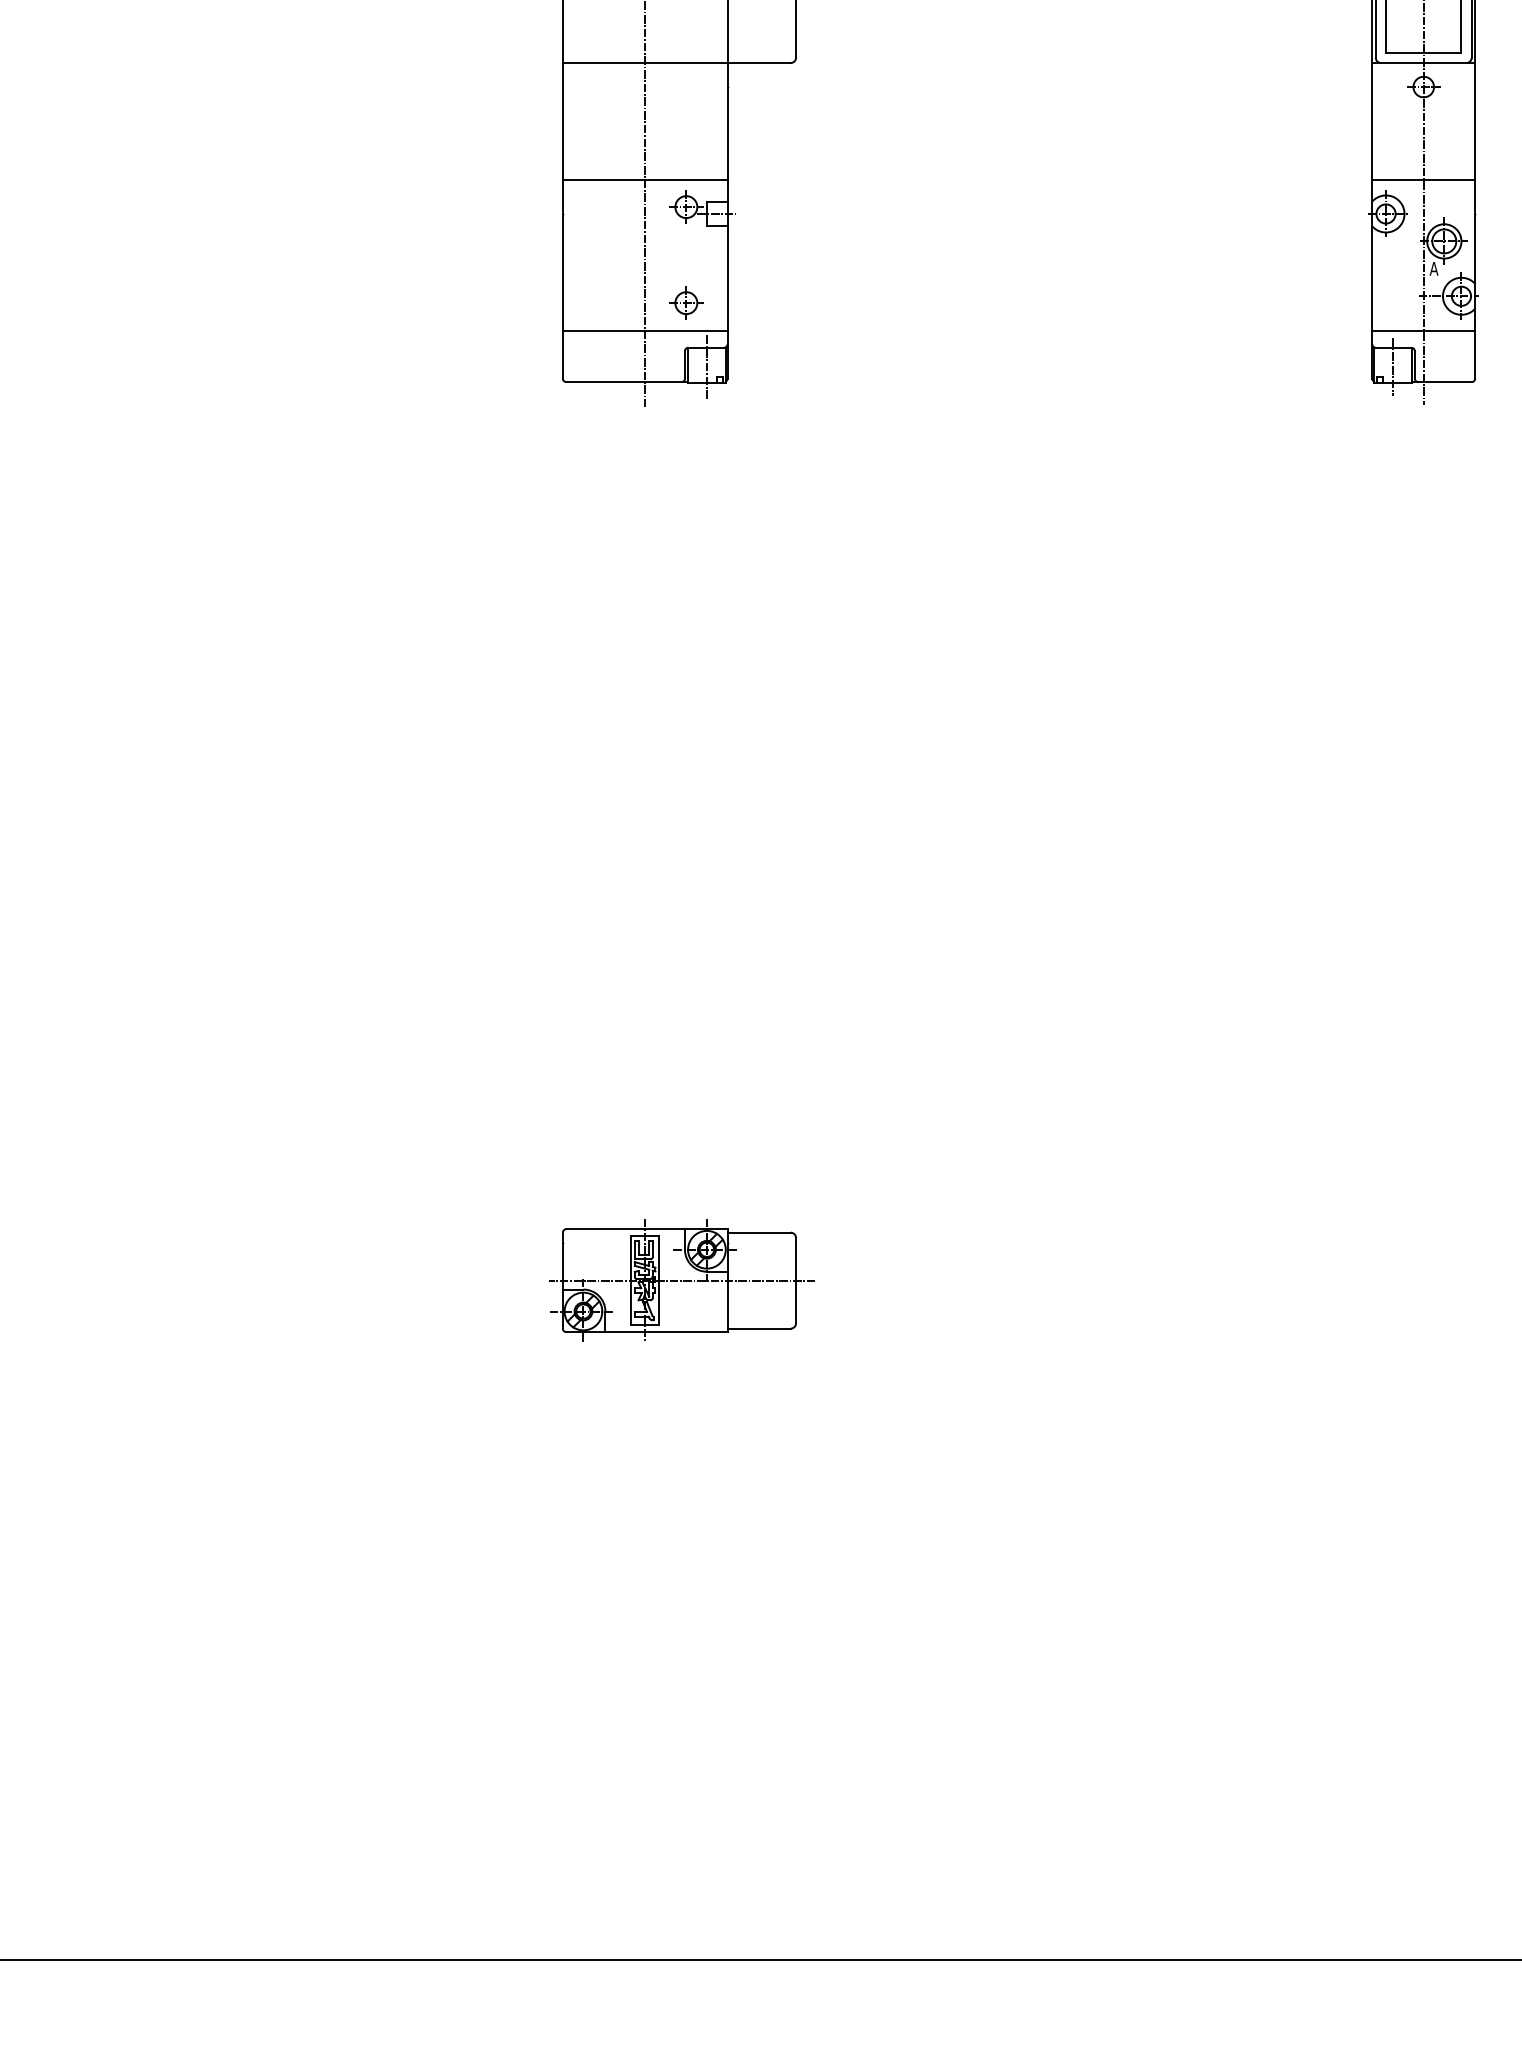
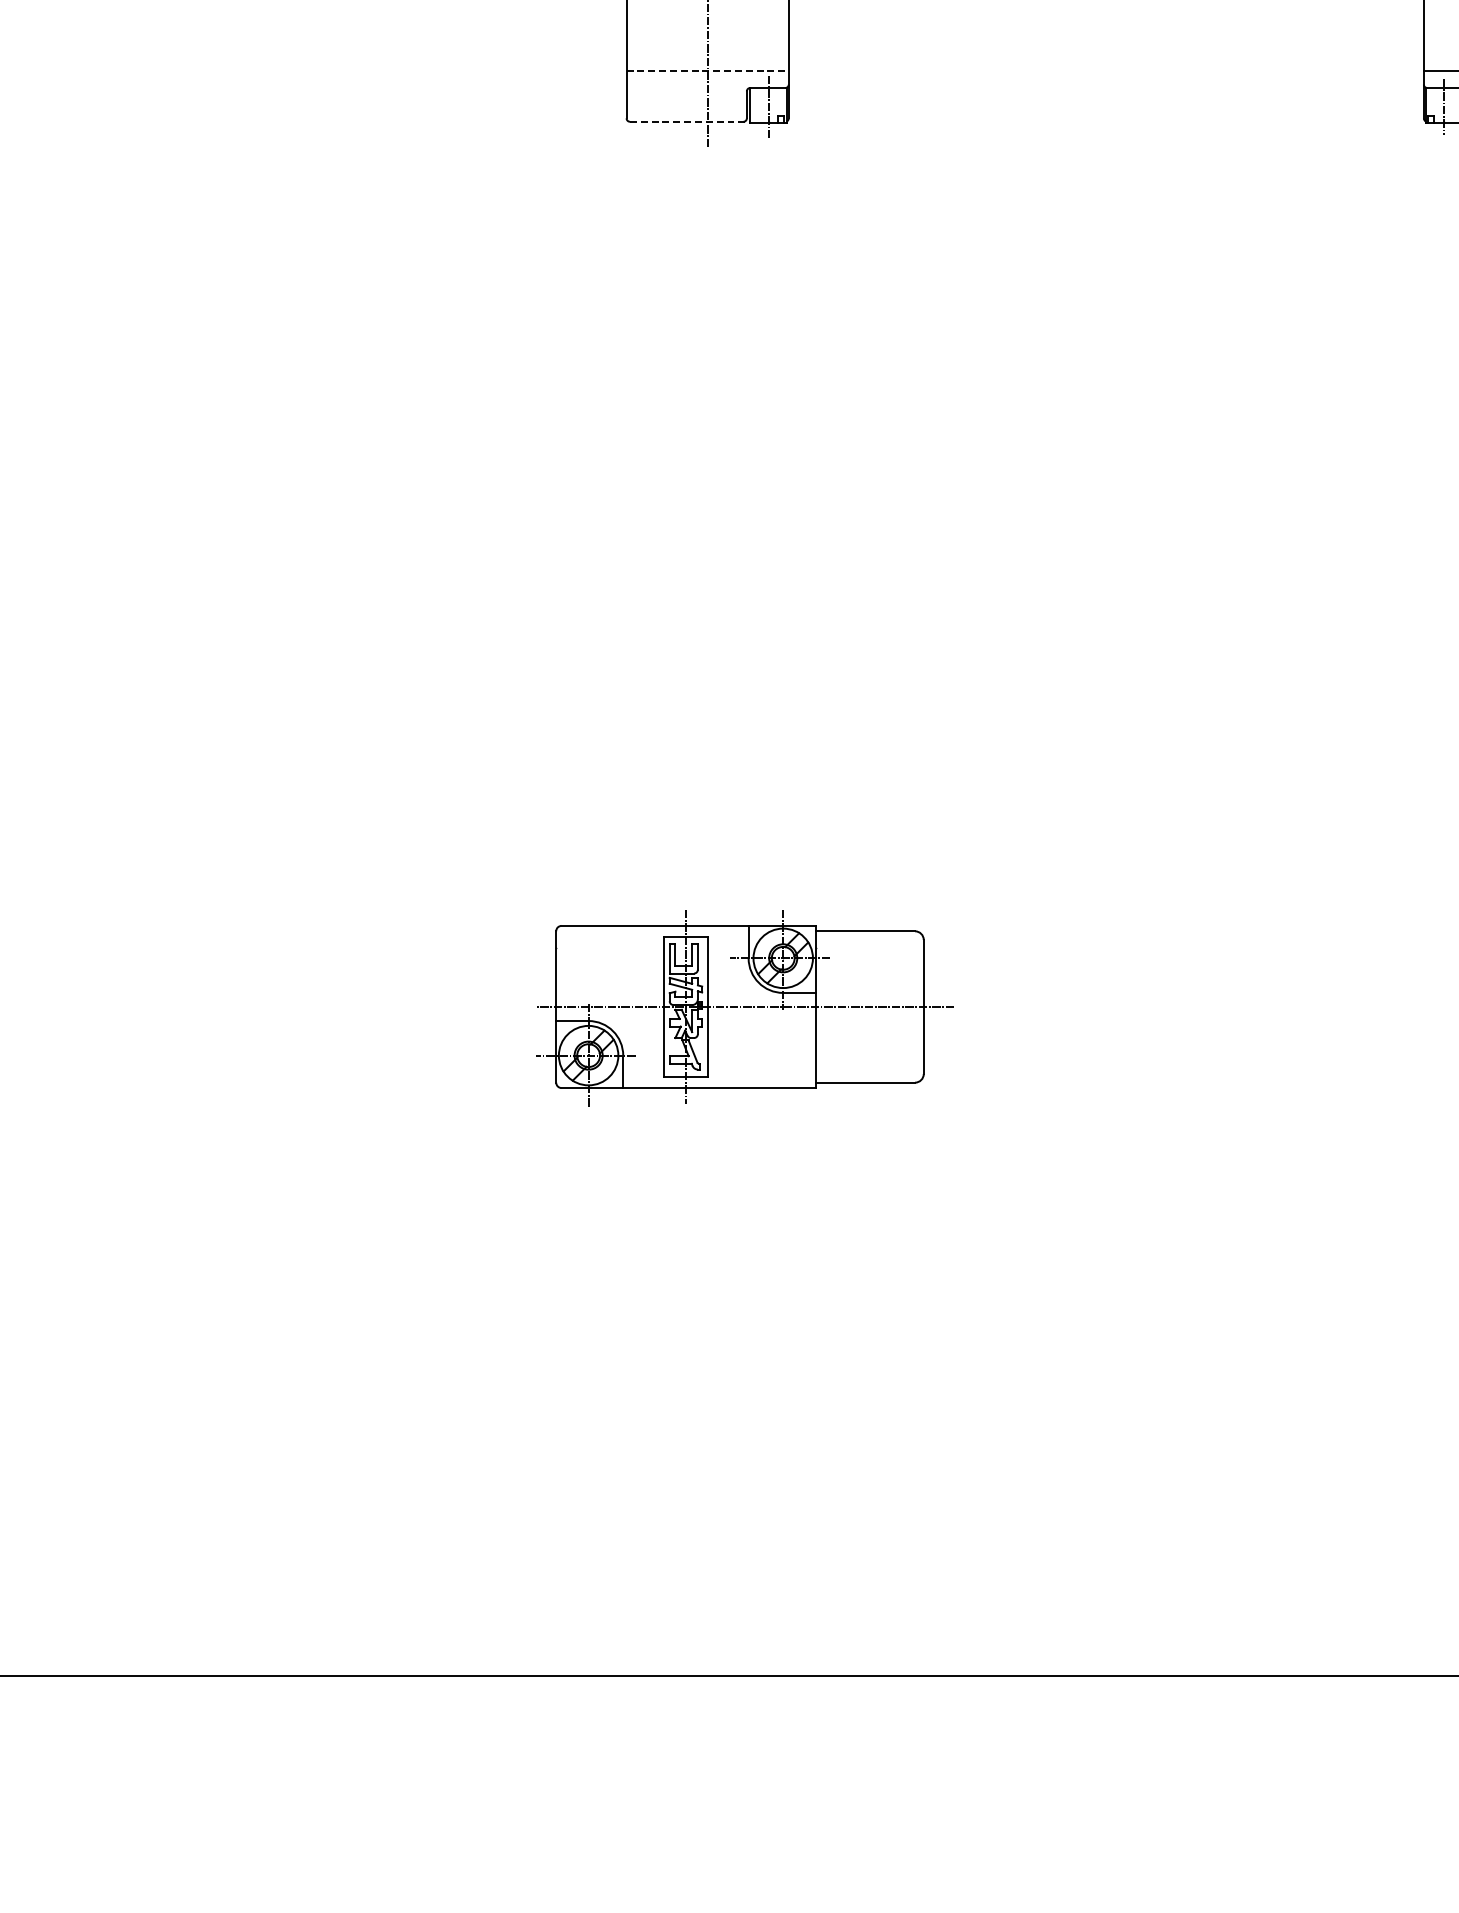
part: (686, 302) -> (748, 43), removed
line: (645, 330) -> (707, 71), solid -> dashed
line: (627, 382) -> (690, 122), solid -> dashed
part: (681, 1280) -> (743, 1006), size x1.6

